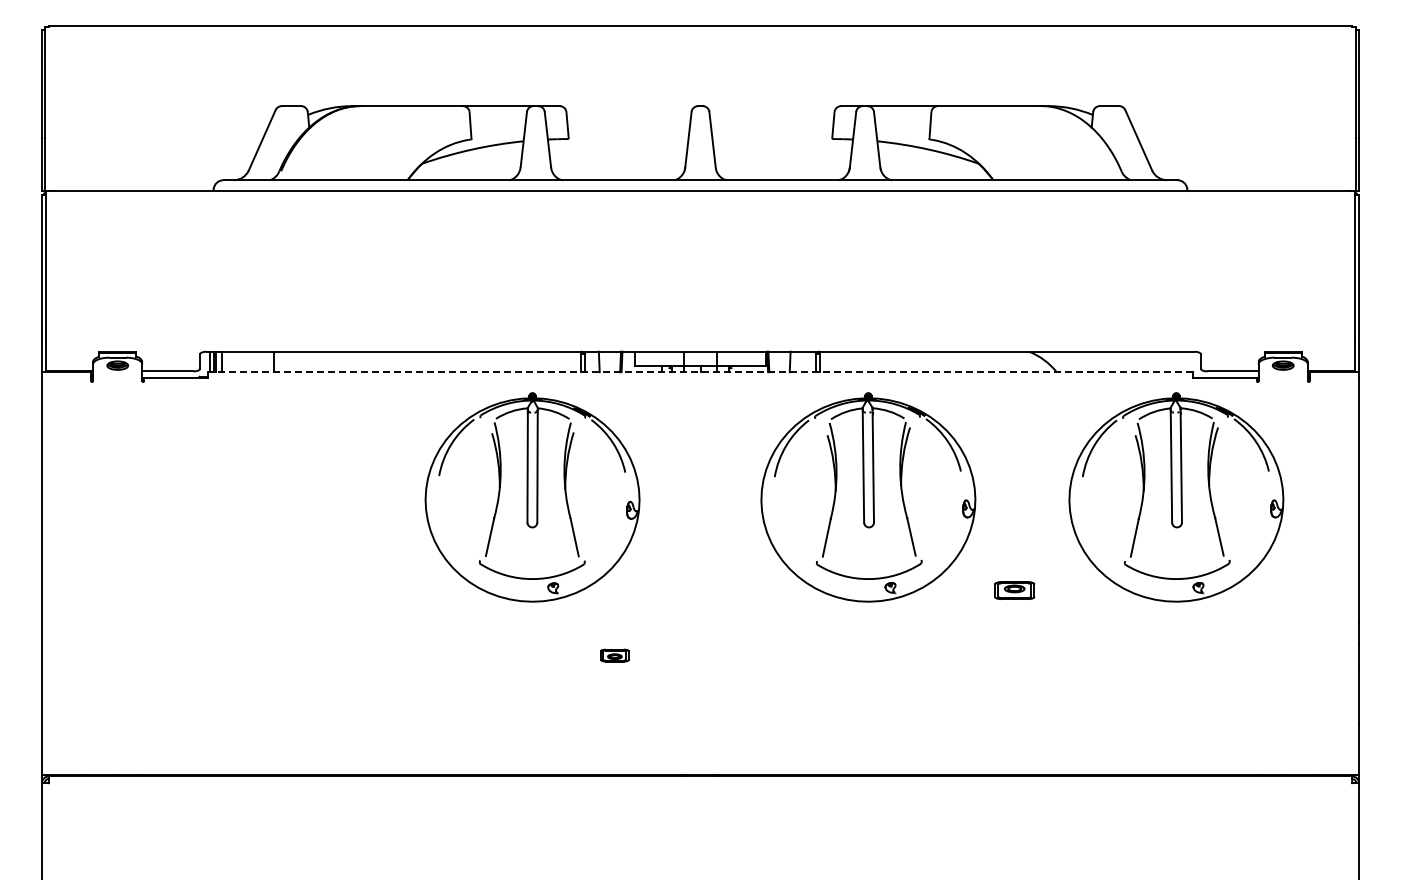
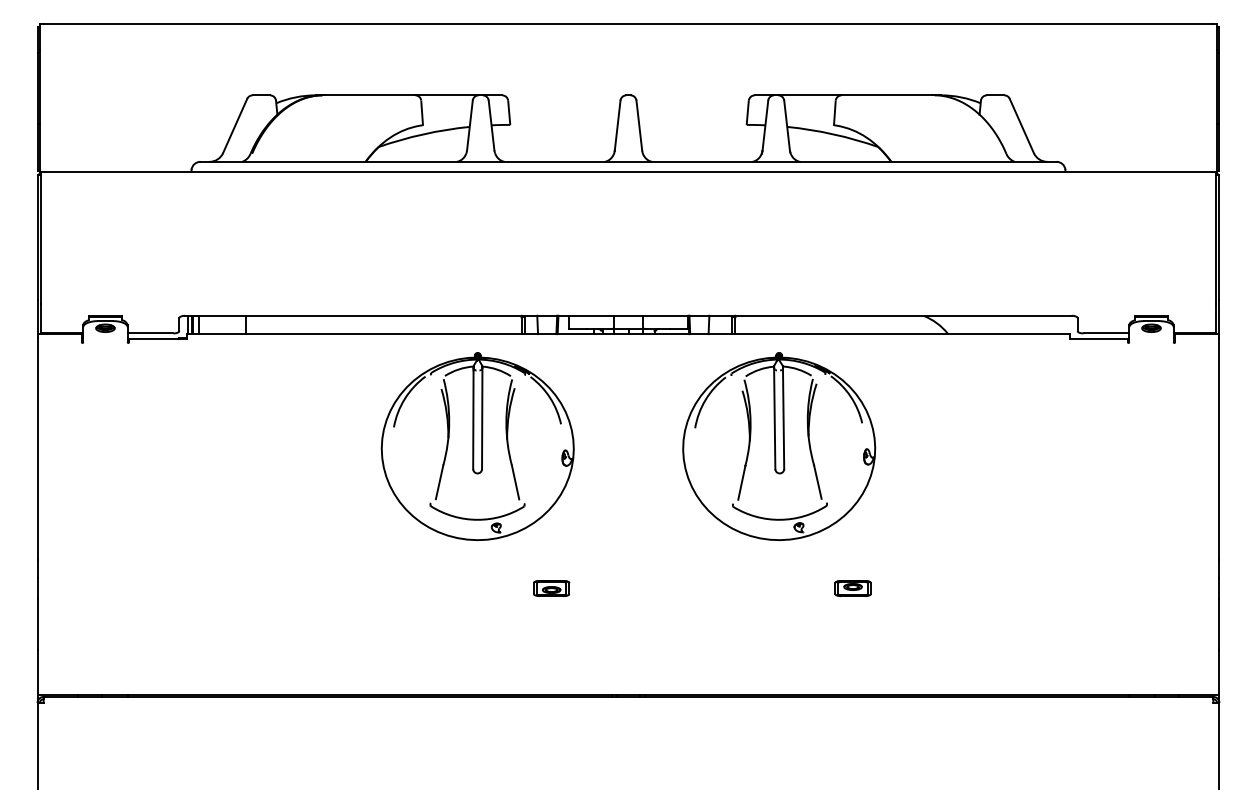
line: (700, 372) -> (628, 334), dashed -> solid
part: (1176, 497) -> (1055, 446), removed
part: (1014, 590) -> (852, 588), moved
part: (614, 655) -> (551, 588), size x1.43

